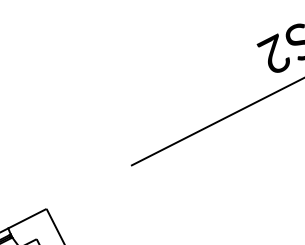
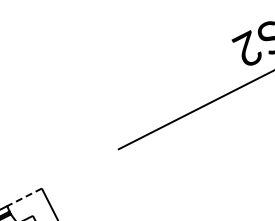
line: (27, 218) -> (24, 197), solid -> dashed

